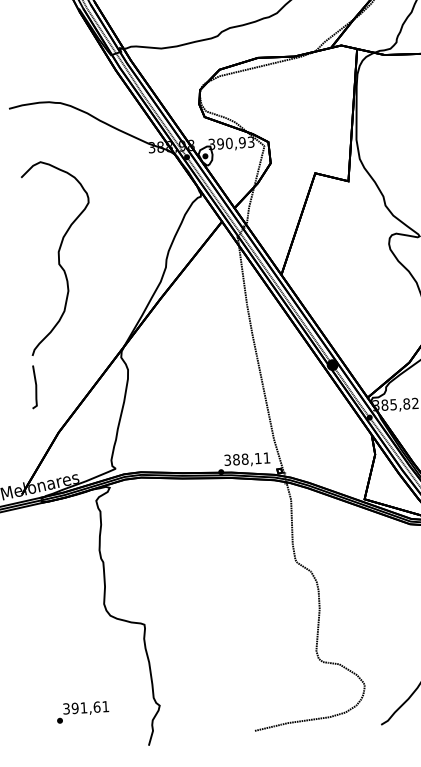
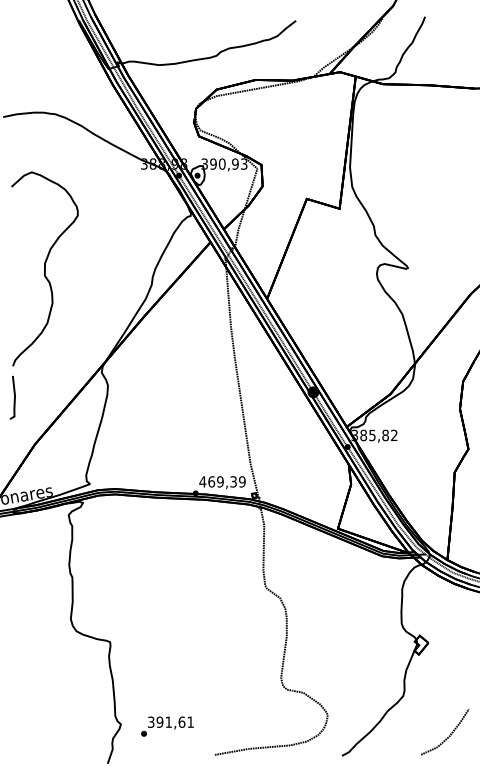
text: (247, 458) -> (222, 481), 388,11 -> 469,39
text: (82, 712) -> (167, 726), moved

